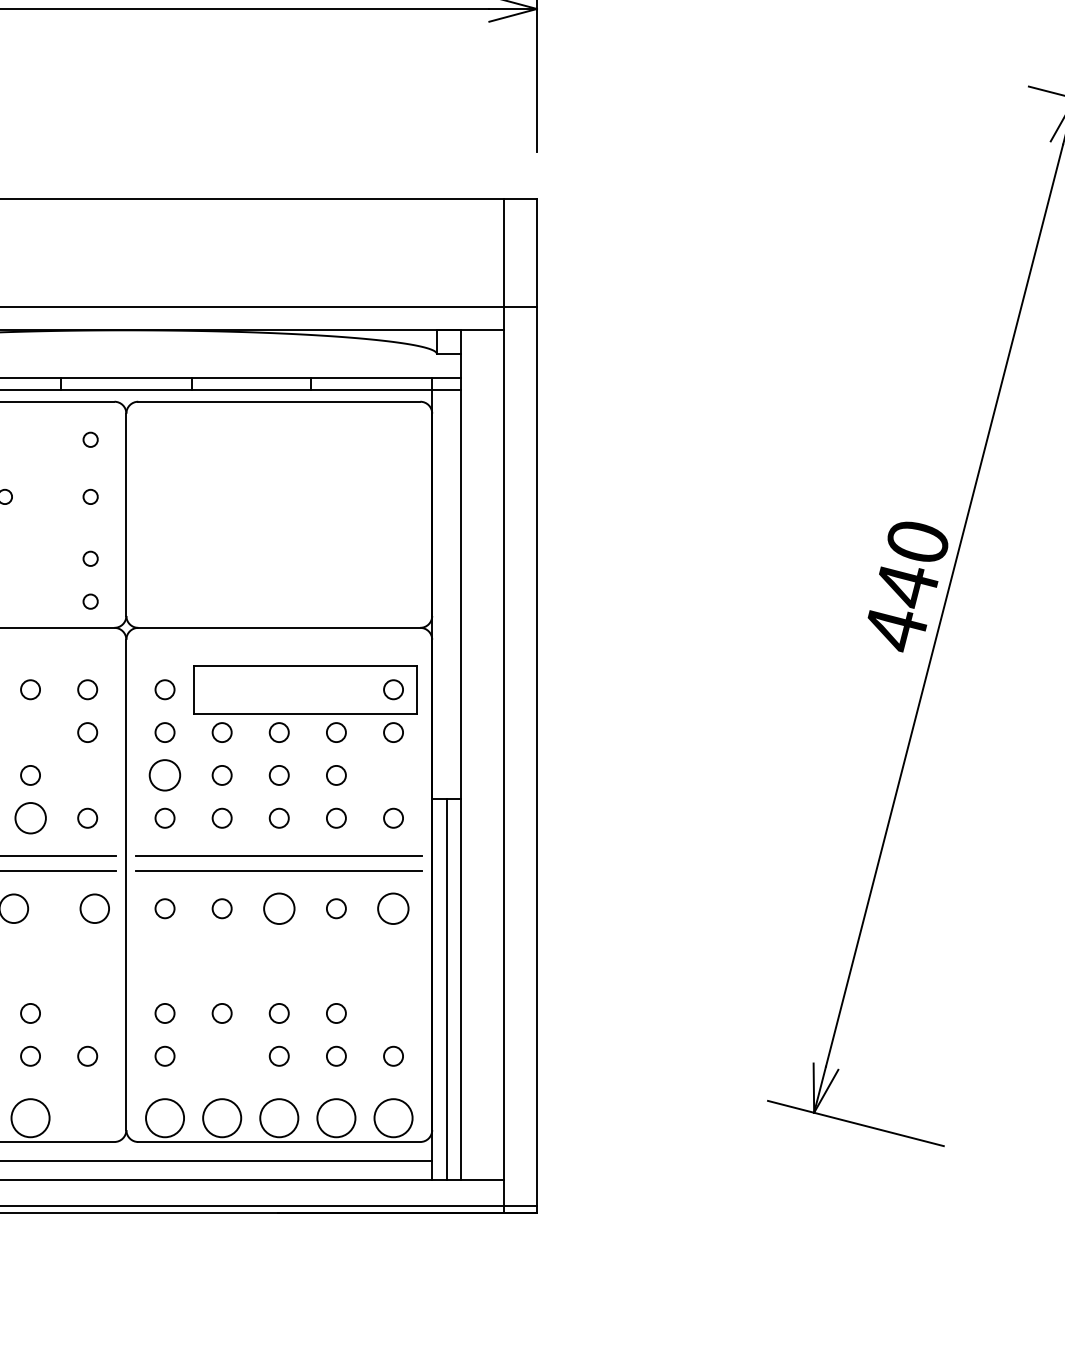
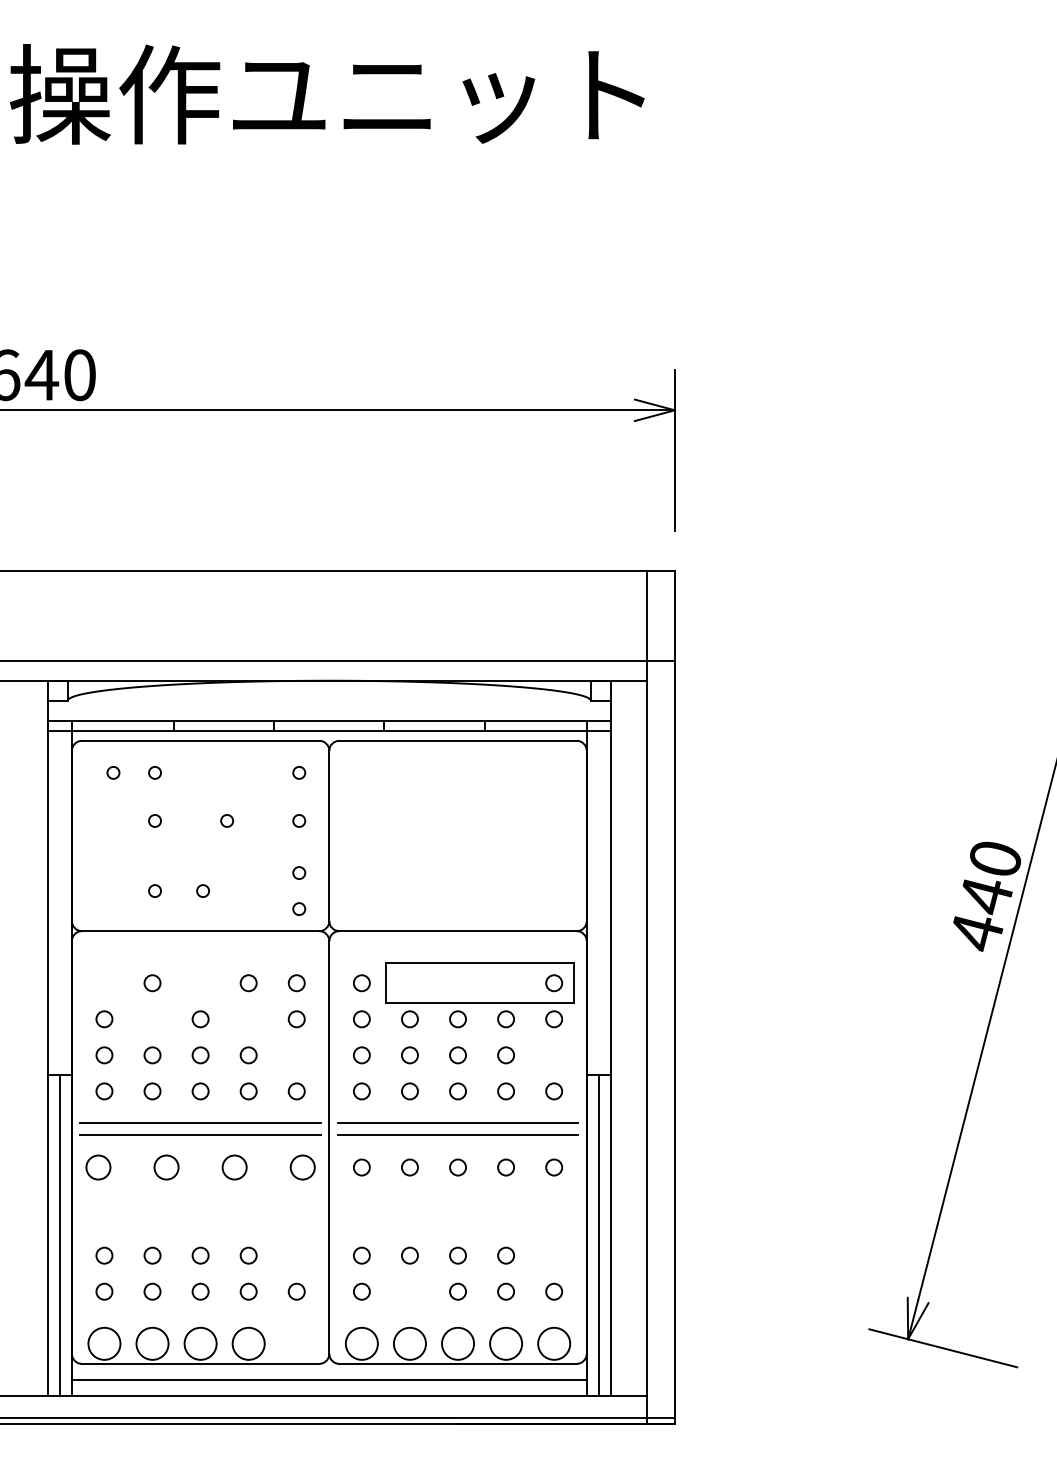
circle: (164, 775) -> (361, 1055), size x0.62
circle: (30, 818) -> (248, 1091), size x0.62
circle: (278, 908) -> (457, 1167), size x0.62
circle: (393, 908) -> (554, 1167), size x0.62

